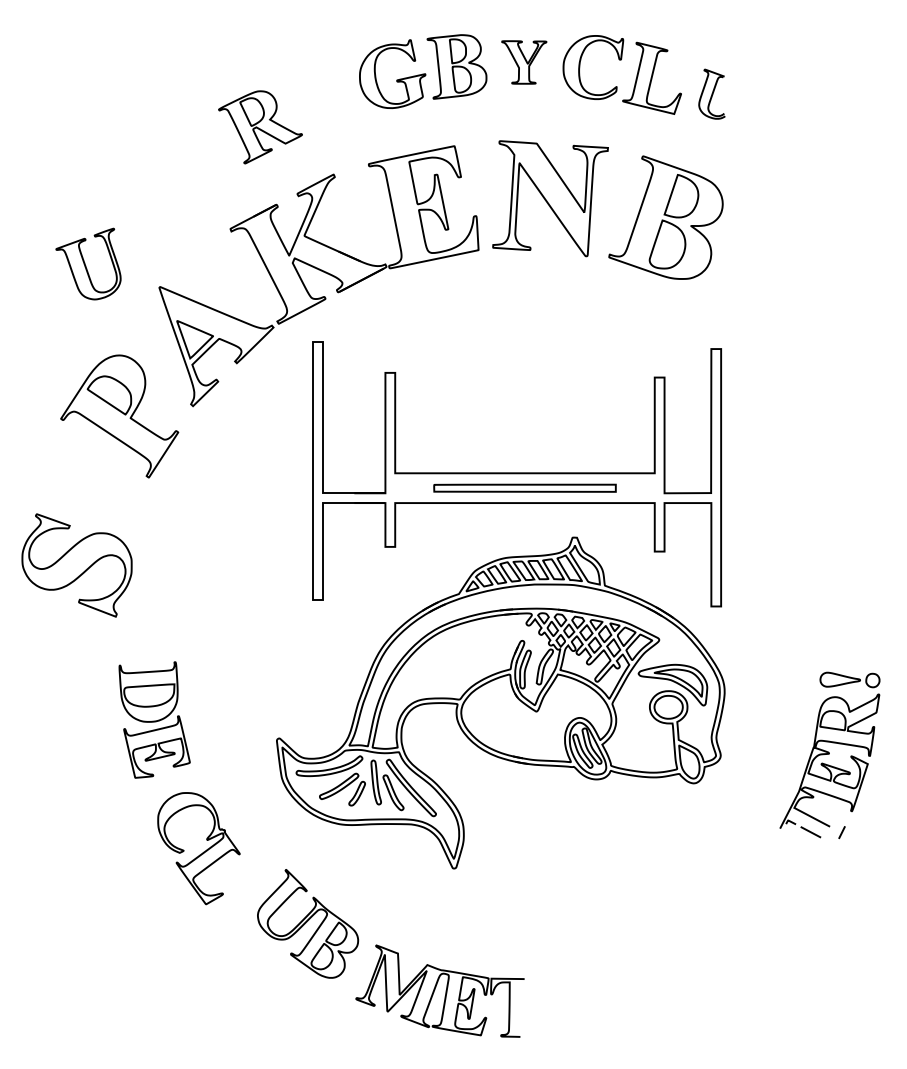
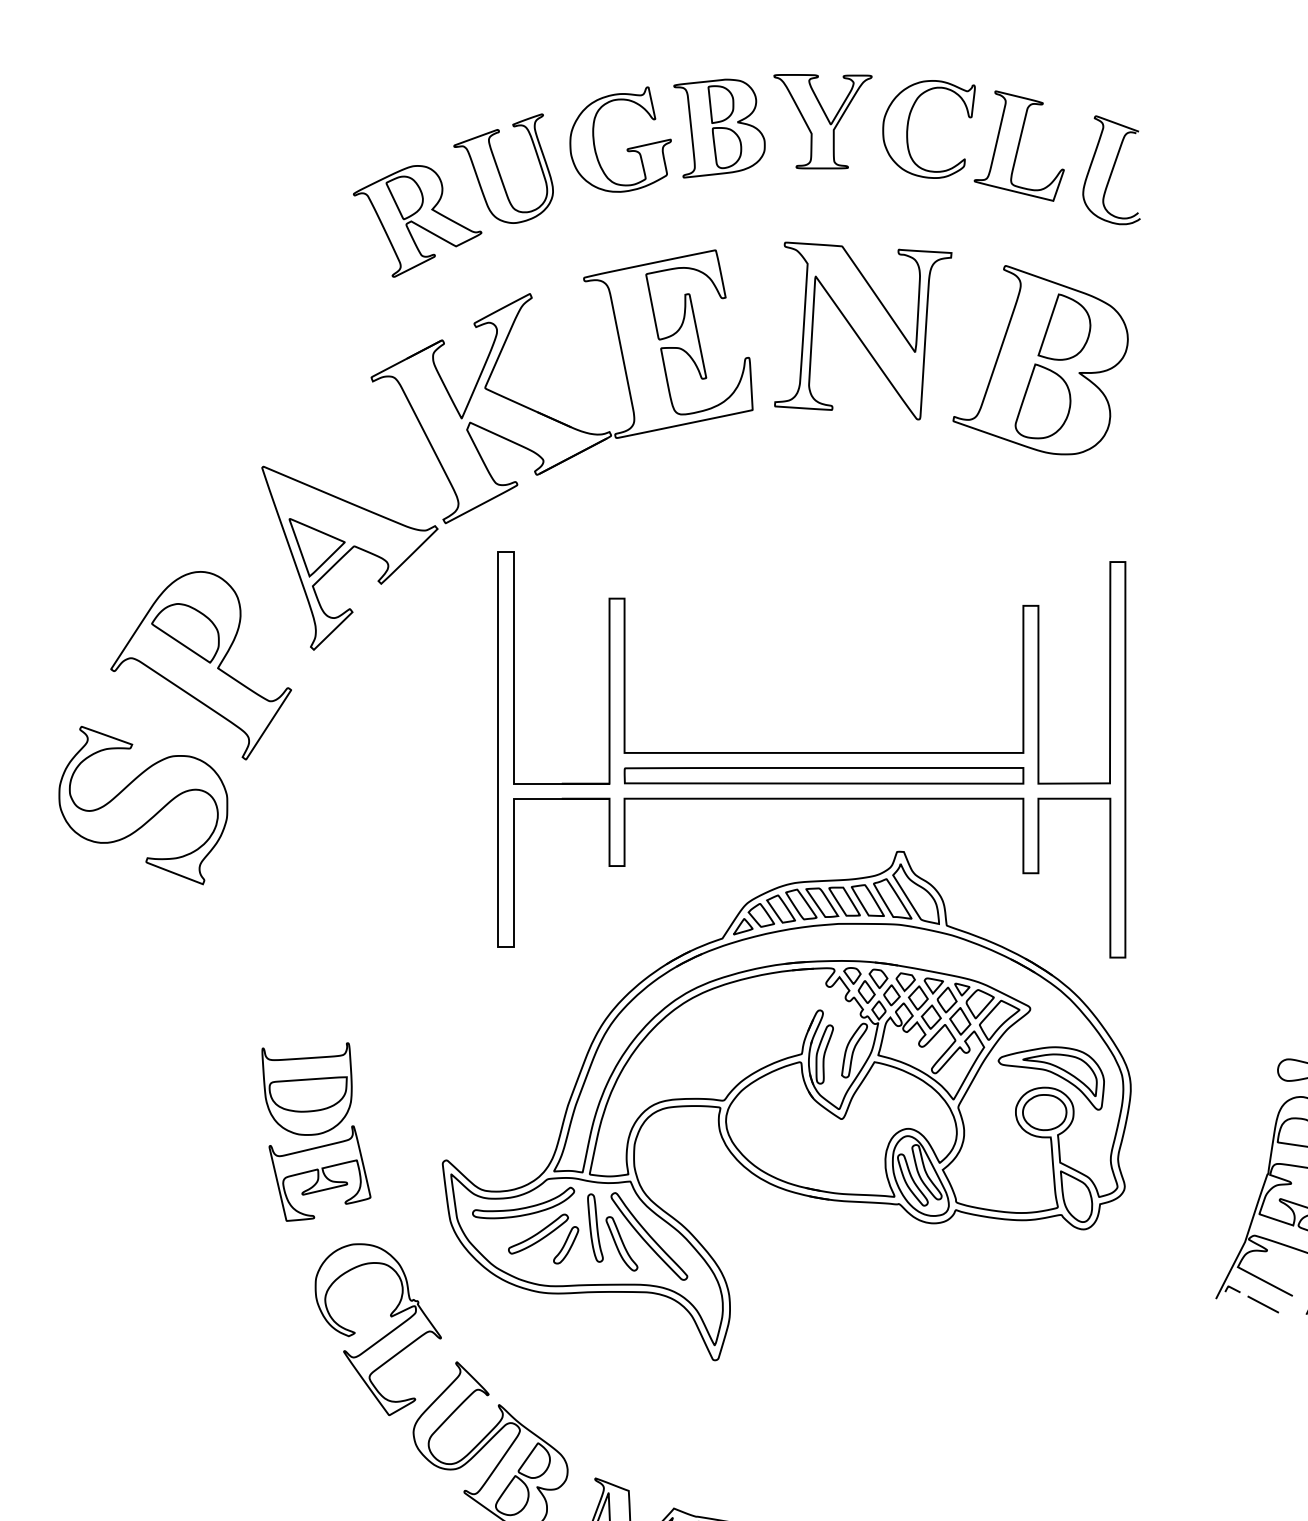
part: (523, 62) -> (821, 121), size x1.43
part: (711, 94) -> (1110, 170), size x1.43
part: (88, 263) -> (503, 167), moved
part: (524, 488) -> (823, 776), size x1.43
part: (76, 565) -> (142, 805), moved
part: (154, 719) -> (316, 1131), moved
part: (198, 848) -> (377, 1329), moved

